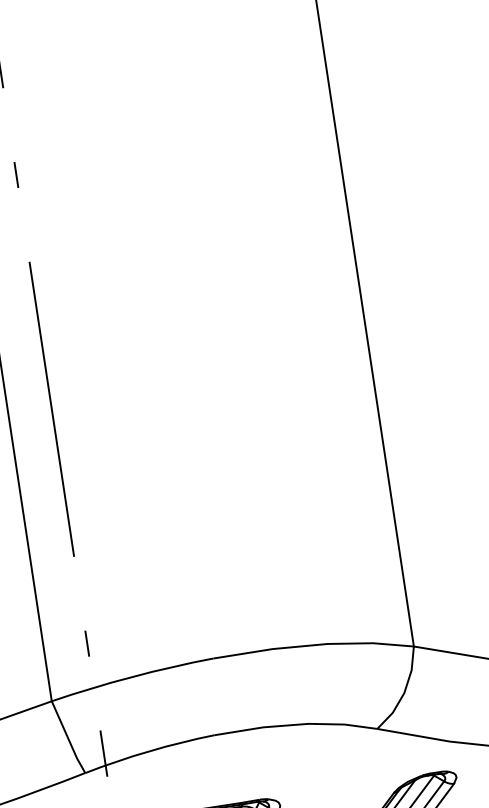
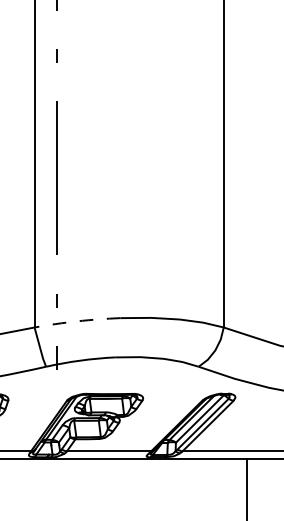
arc: (132, 677) -> (77, 321), solid -> dashed

